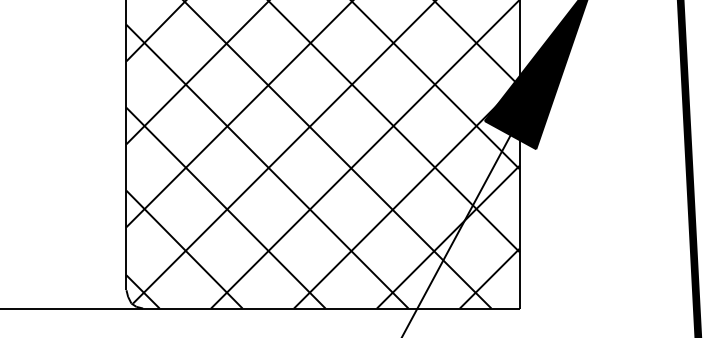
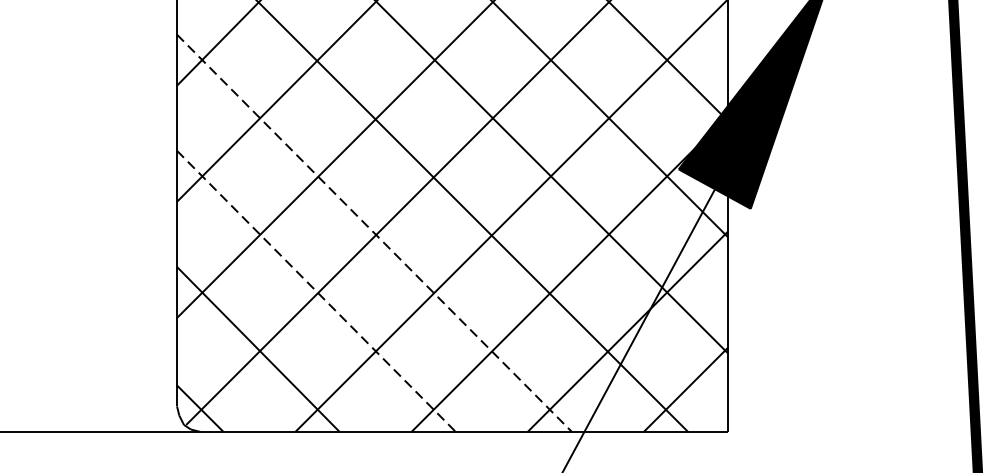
line: (267, 166) -> (374, 232), solid -> dashed
line: (226, 208) -> (317, 291), solid -> dashed

